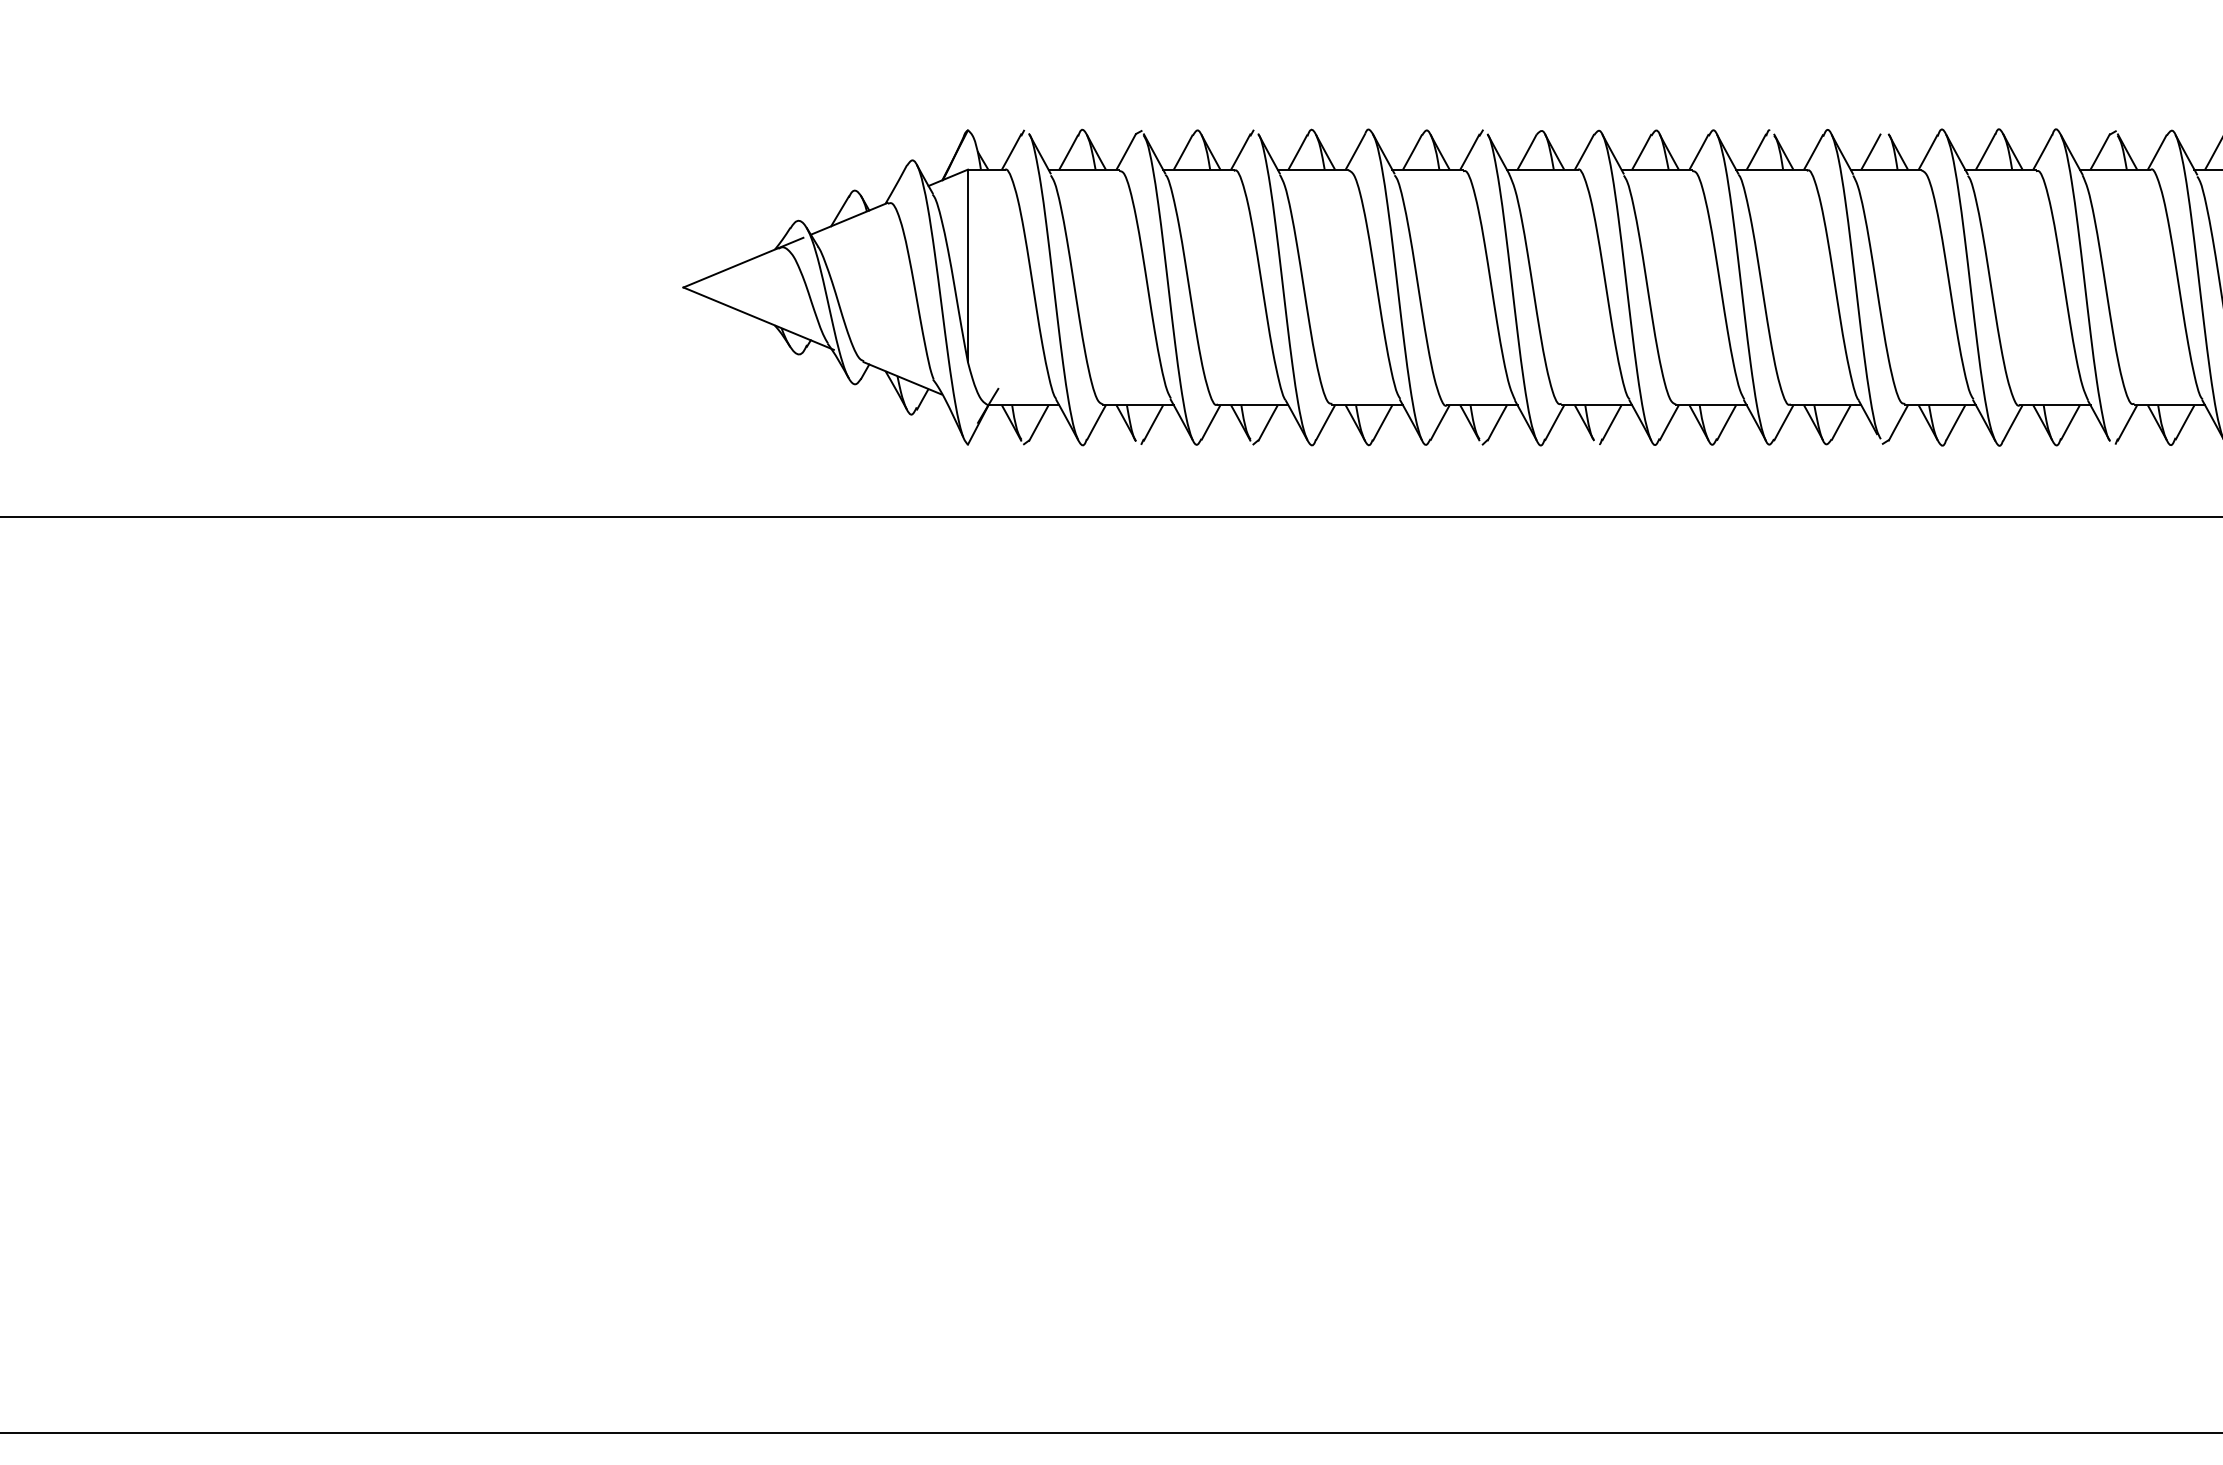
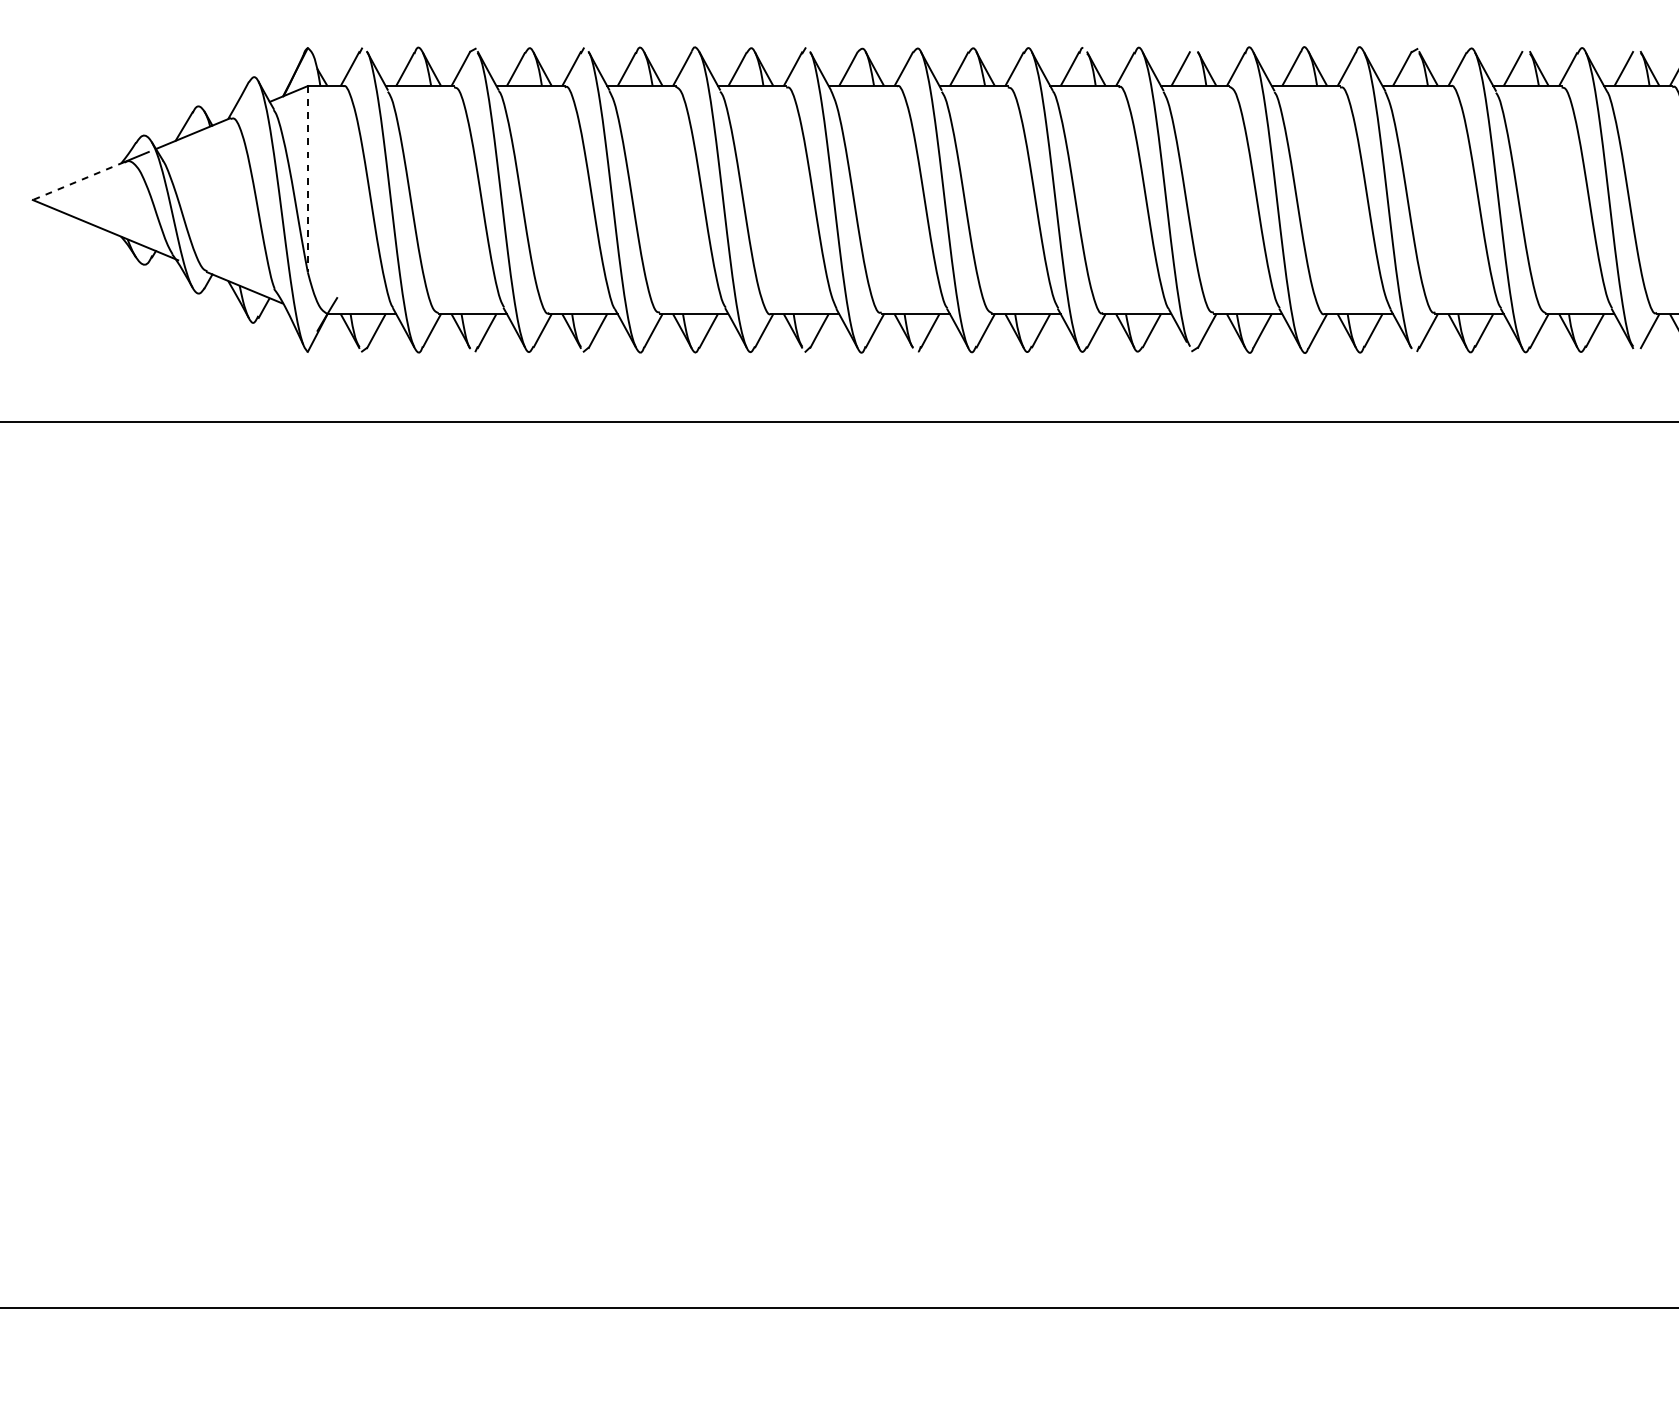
line: (967, 266) -> (307, 179), solid -> dashed
line: (730, 268) -> (78, 181), solid -> dashed

